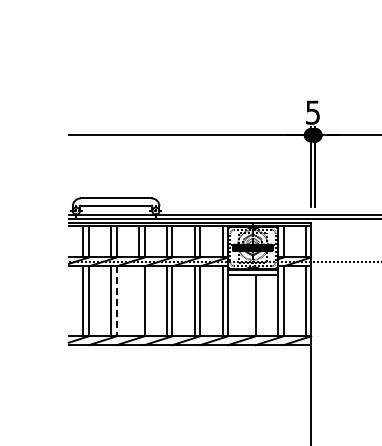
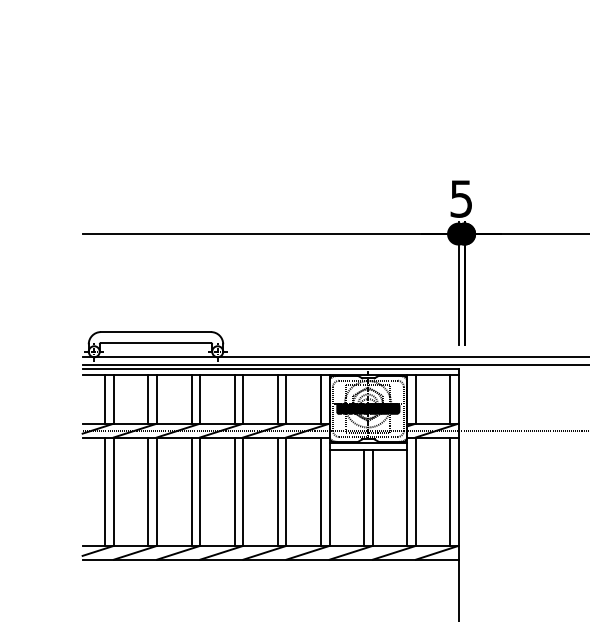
line: (116, 301) -> (156, 491), dashed -> solid
line: (139, 301) -> (192, 491), added
line: (250, 305) -> (364, 498), added

